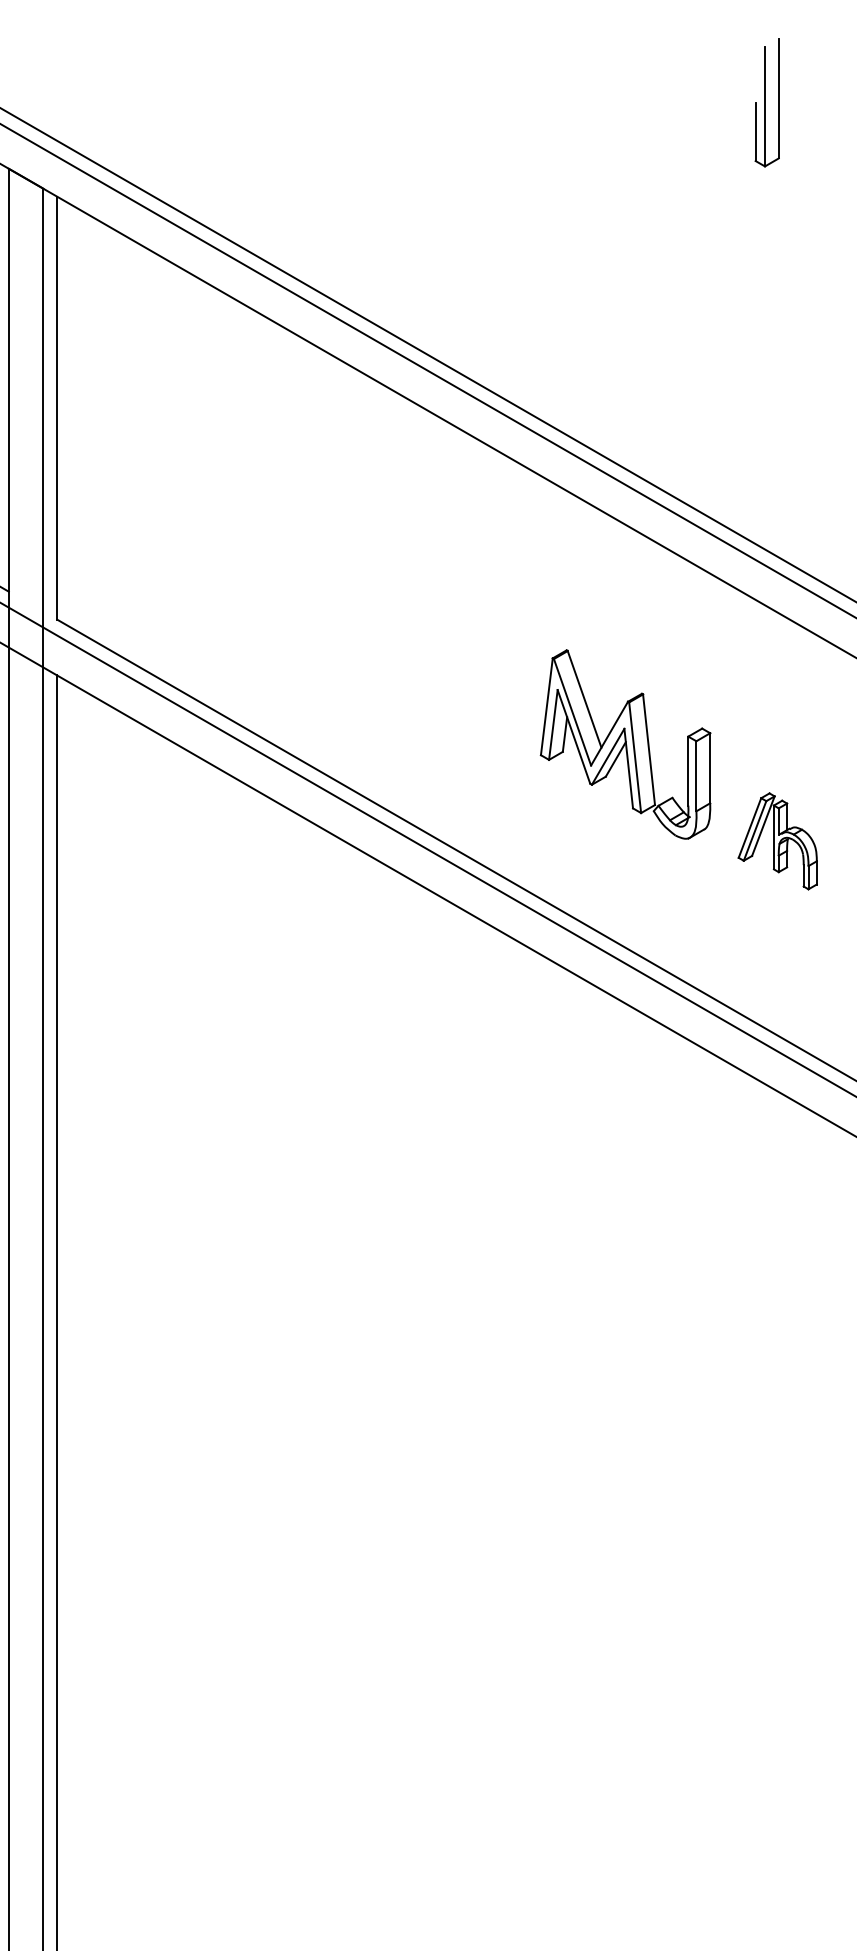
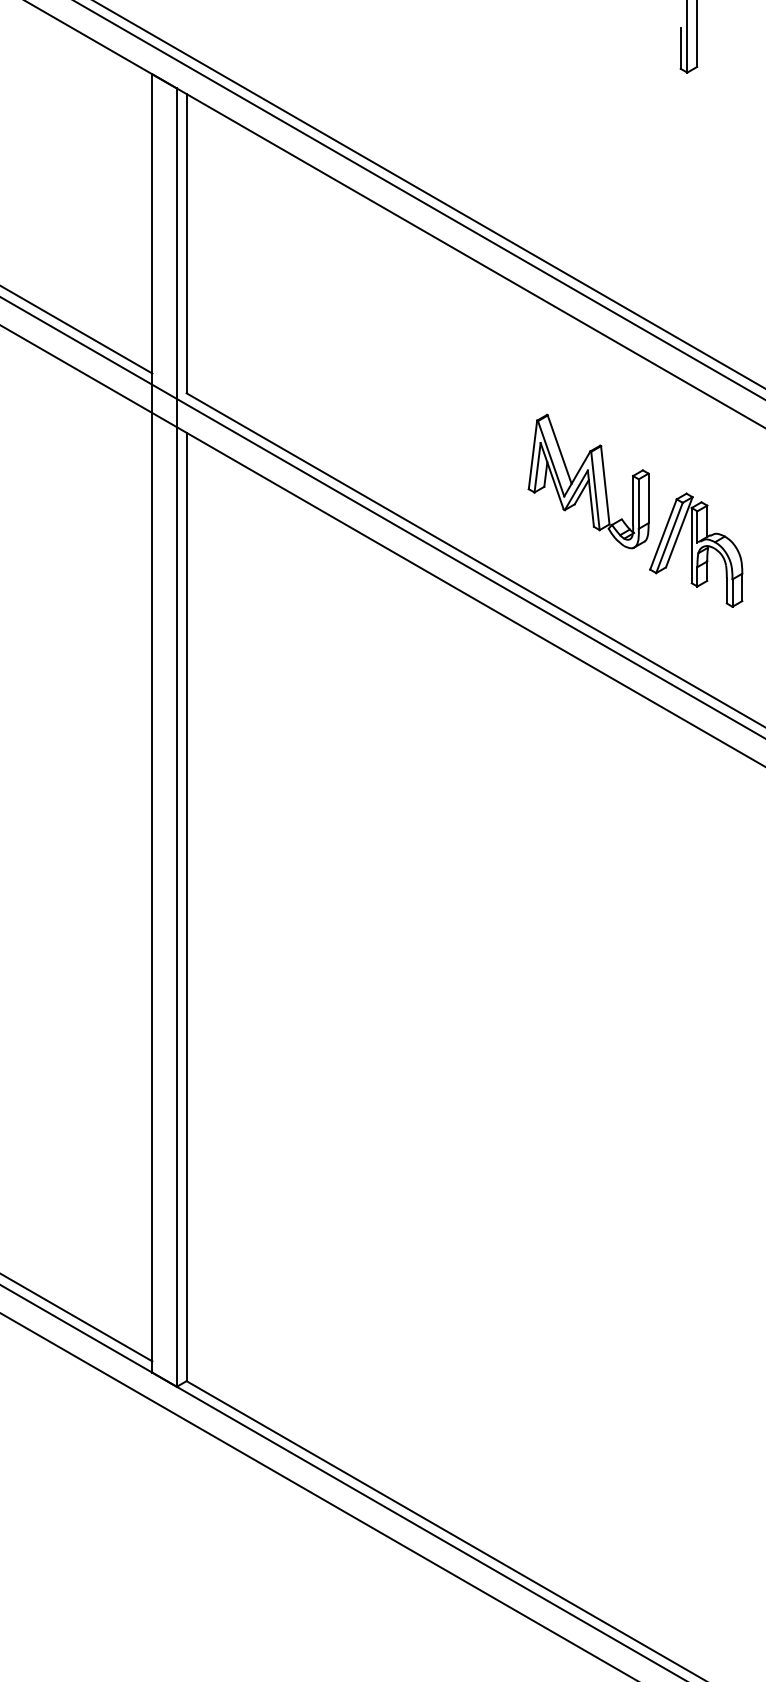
part: (777, 840) -> (696, 549), size x1.67

